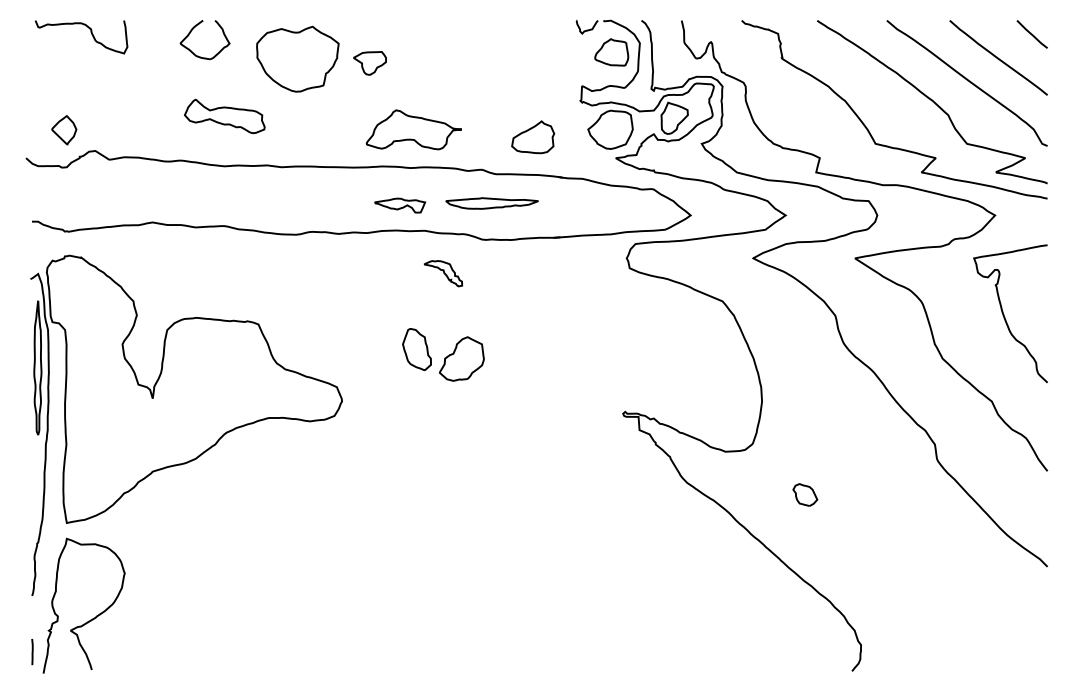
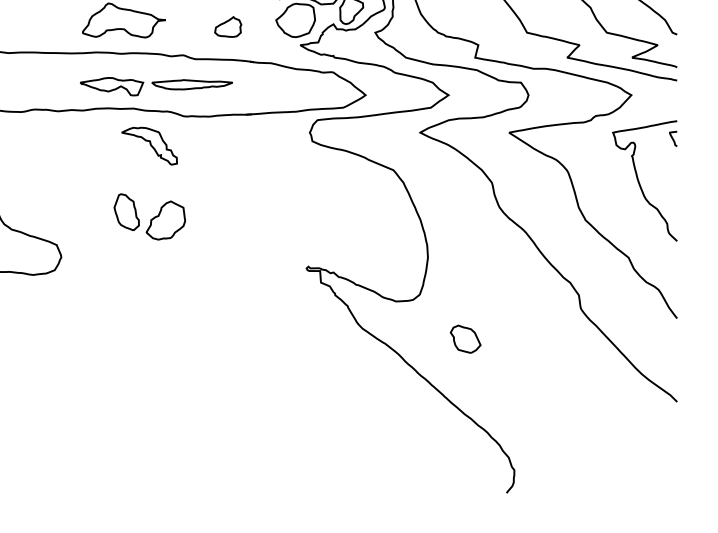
part: (533, 137) -> (228, 27), size x0.71
part: (399, 205) -> (111, 86), size x1.43
curve: (1042, 265) -> (672, 138), added
part: (443, 273) -> (149, 145), size x1.67
part: (805, 494) -> (465, 338), size x1.43

